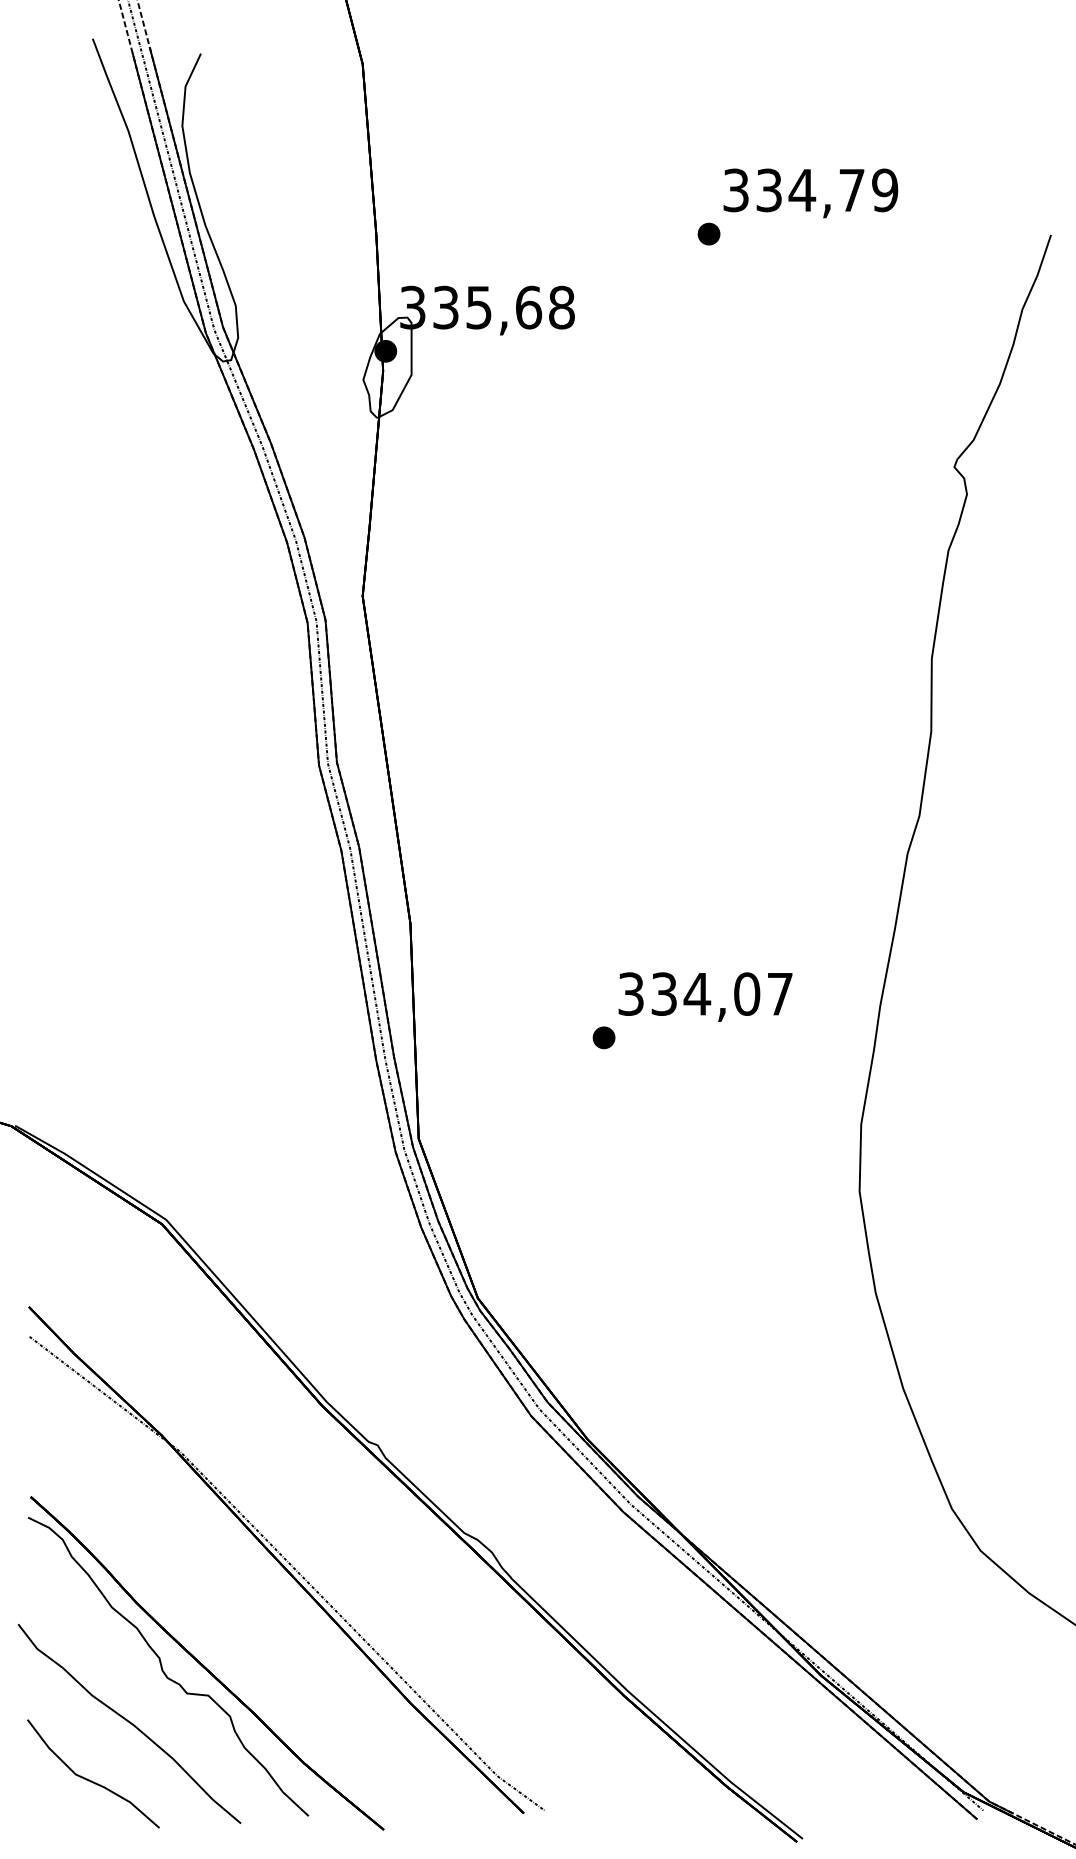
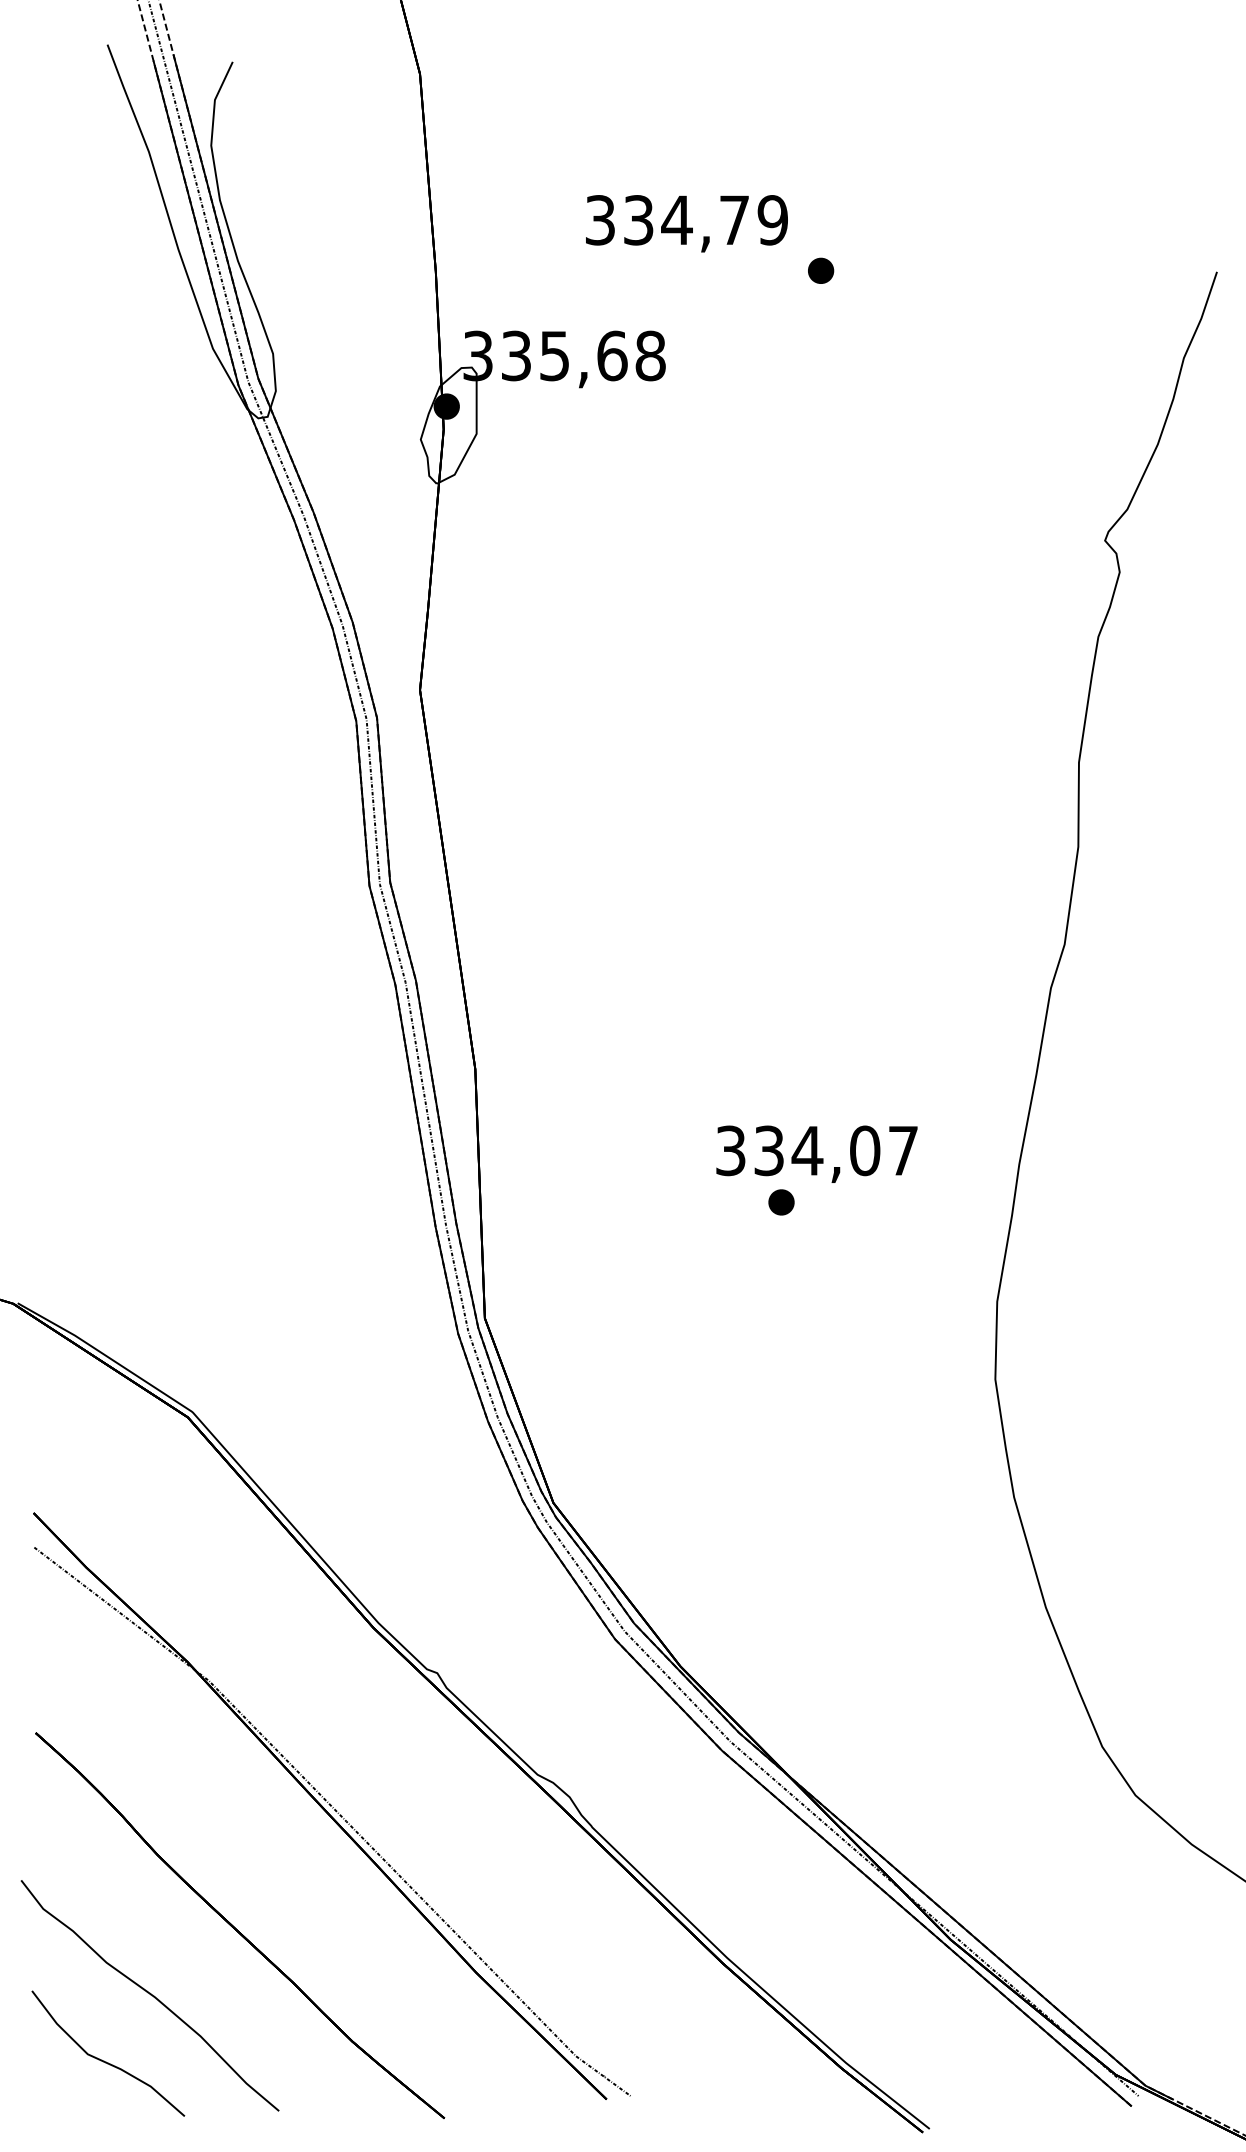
text: (810, 193) -> (686, 223), moved
part: (604, 1037) -> (781, 1202), moved
curve: (162, 1667) -> (188, 1930), removed

